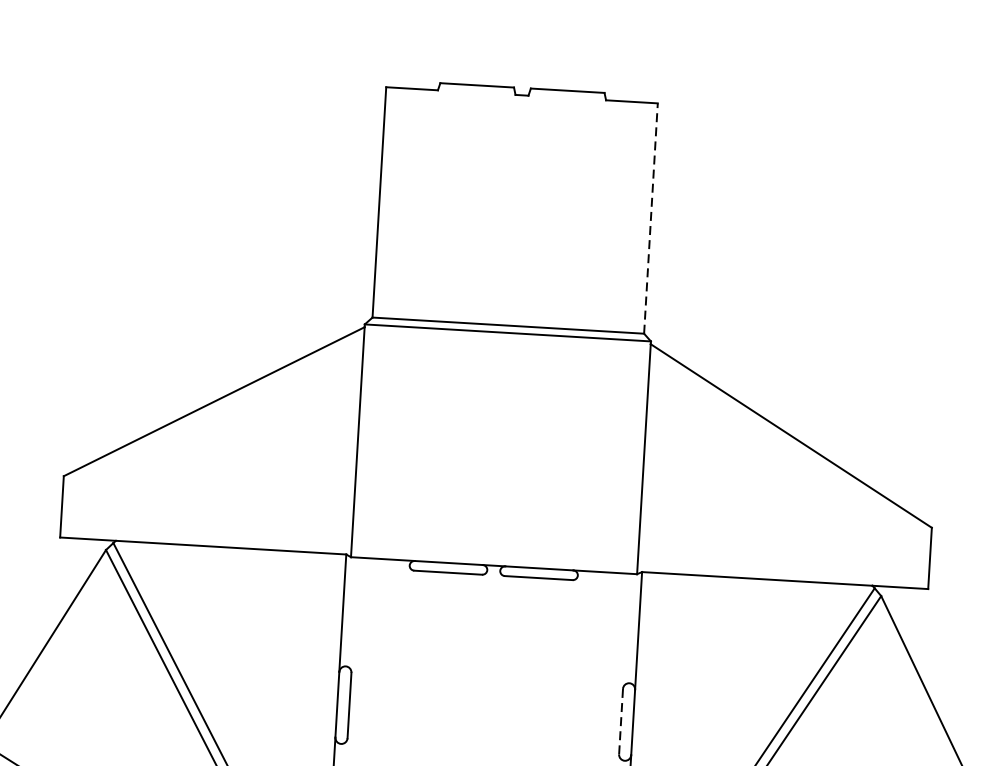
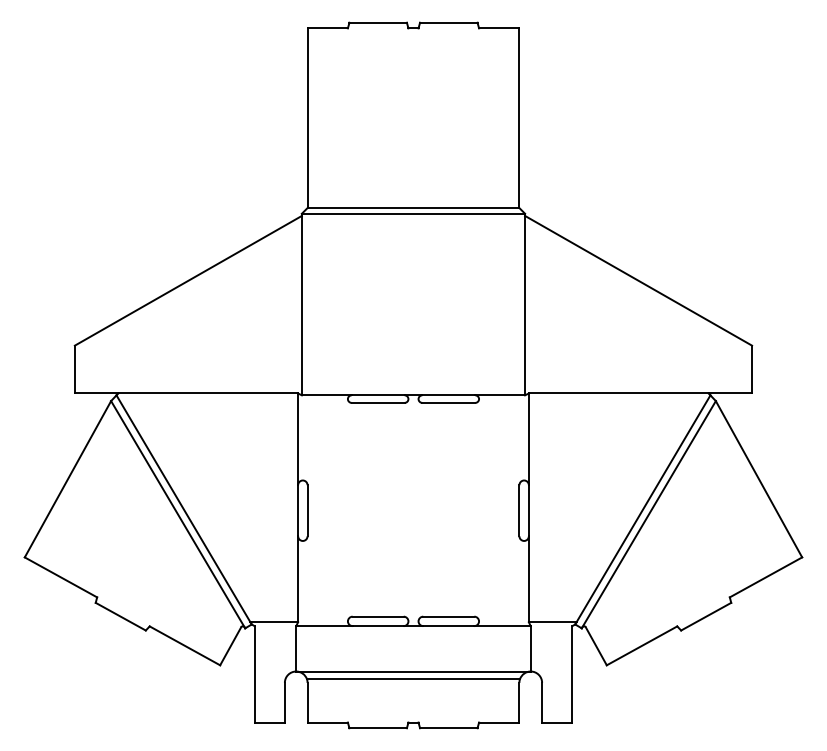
line: (651, 218) -> (519, 118), dashed -> solid
line: (621, 721) -> (519, 510), dashed -> solid

